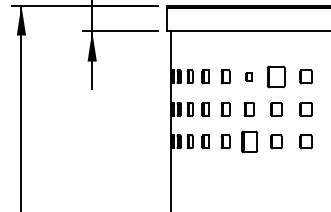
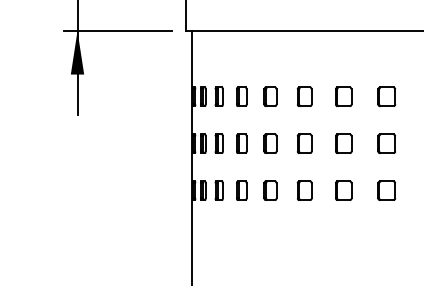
part: (248, 76) -> (303, 96), size x1.67
part: (276, 76) -> (343, 96), size x0.62
part: (248, 141) -> (303, 190), size x0.62

